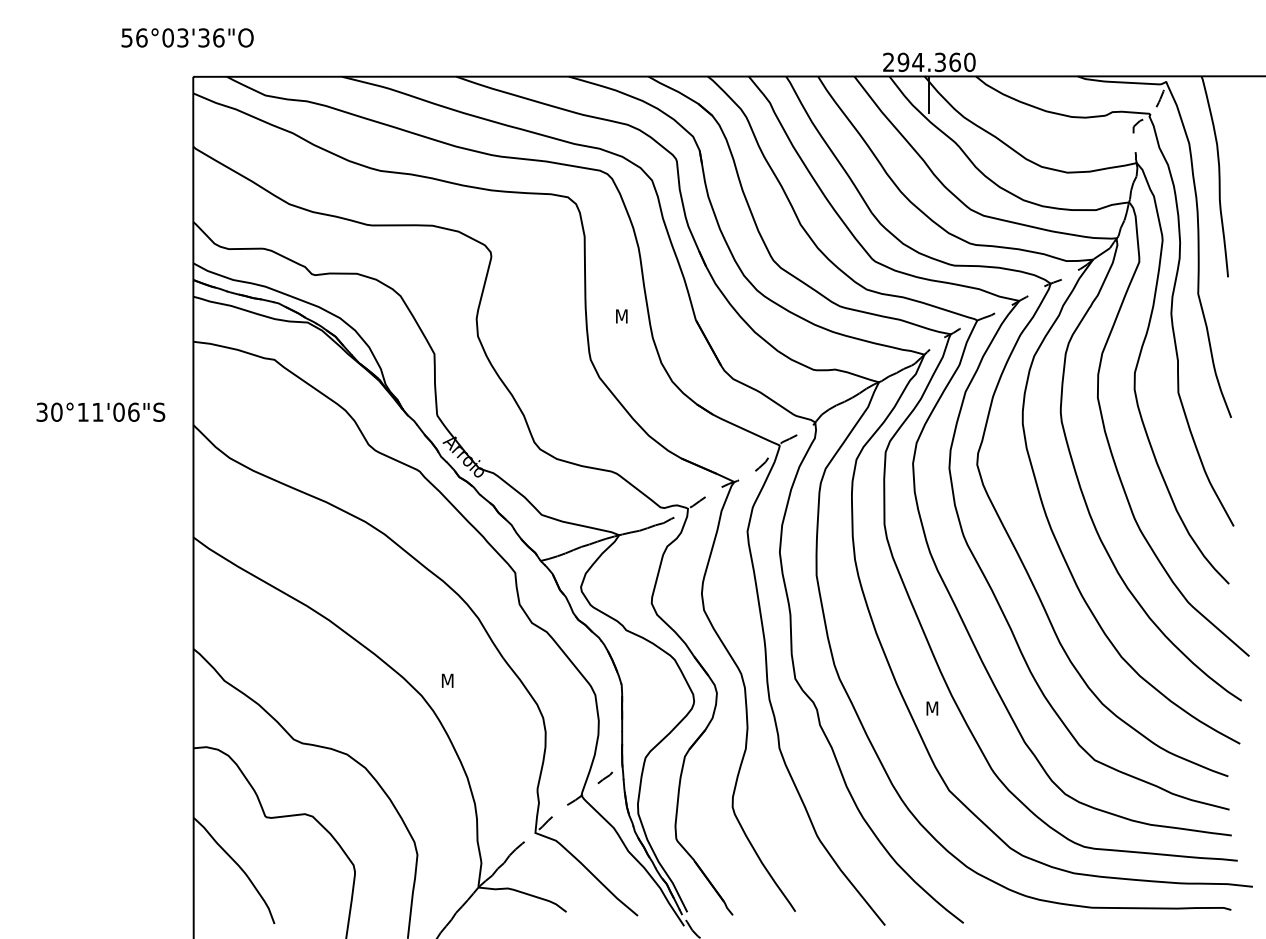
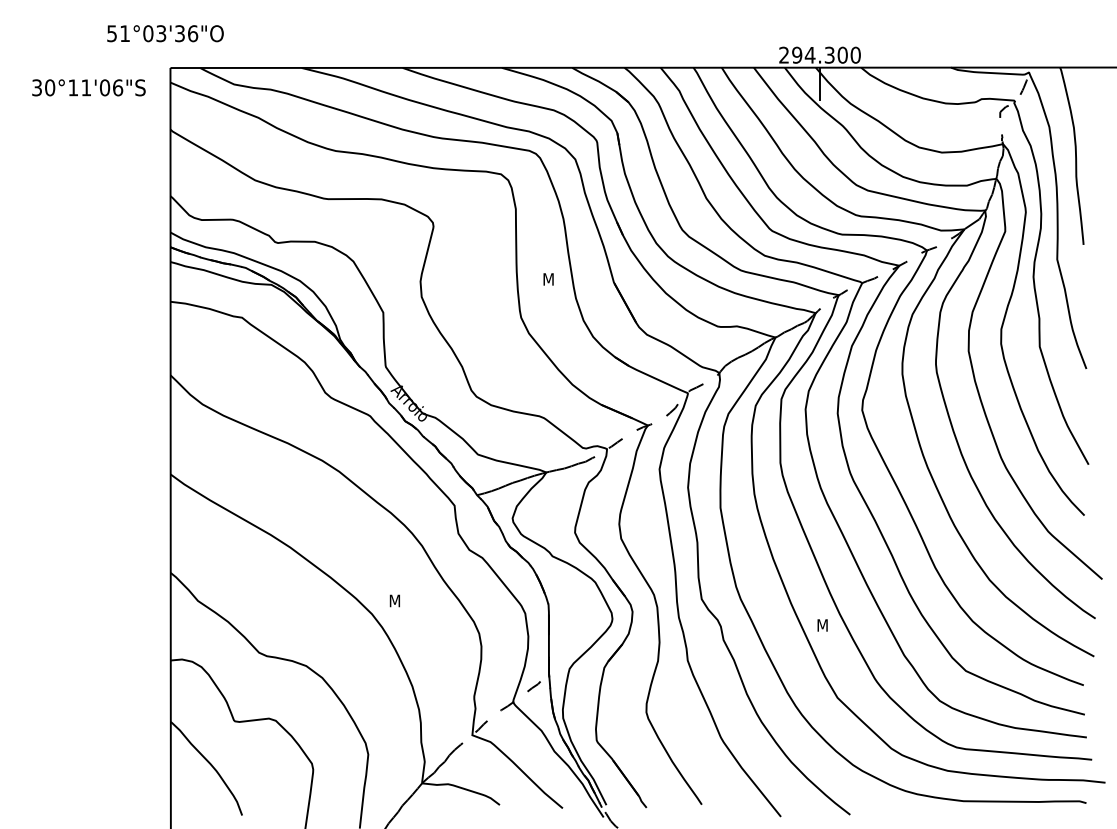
text: (141, 37) -> (124, 33), 56°03'36"O -> 51°03'36"O
text: (954, 61) -> (842, 54), 294.360 -> 294.300
text: (100, 411) -> (88, 87), moved

